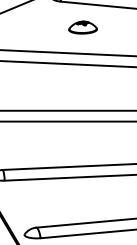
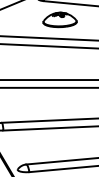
part: (82, 27) -> (59, 19), size x1.67

